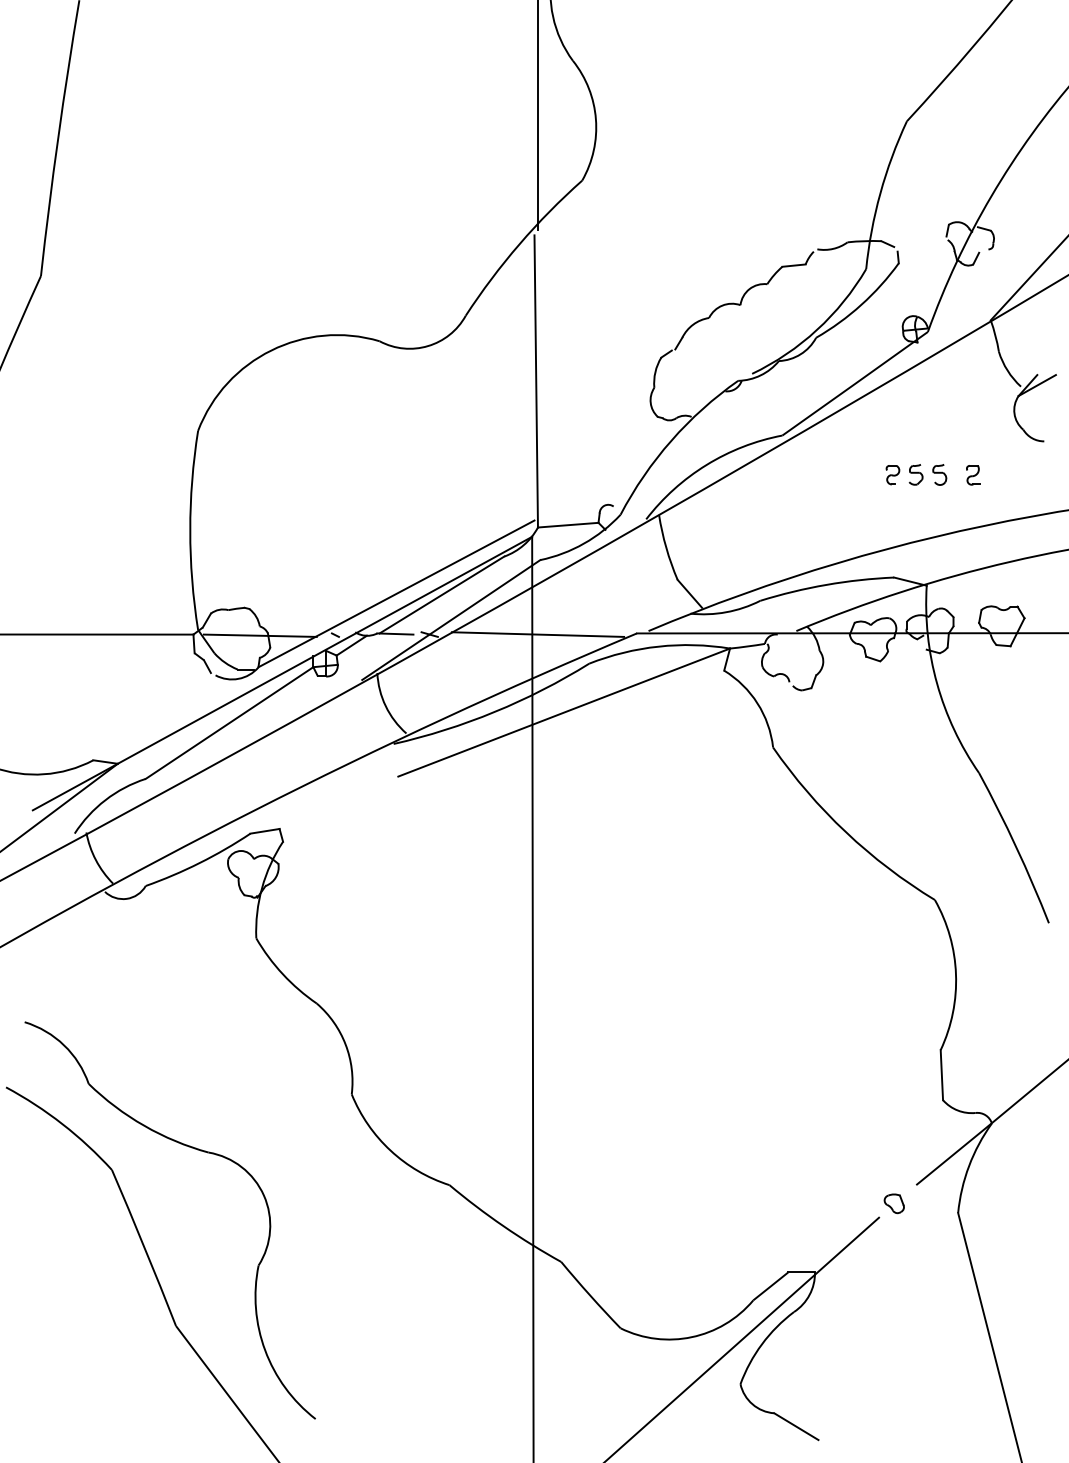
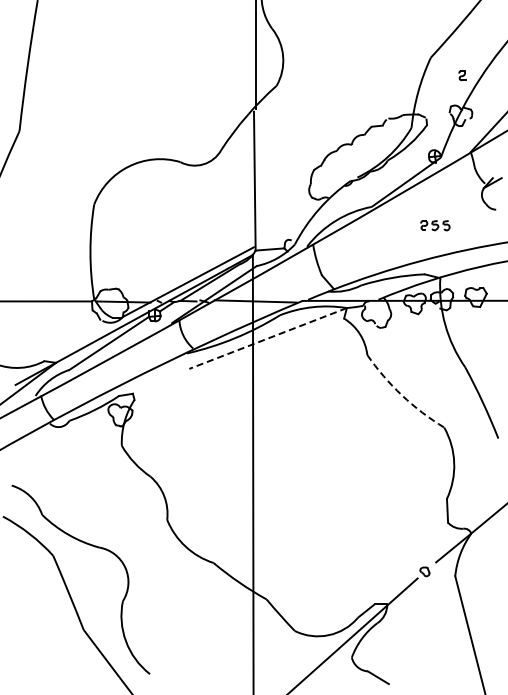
part: (973, 474) -> (462, 75), moved
line: (562, 712) -> (267, 338), solid -> dashed
arc: (844, 832) -> (401, 395), solid -> dashed

